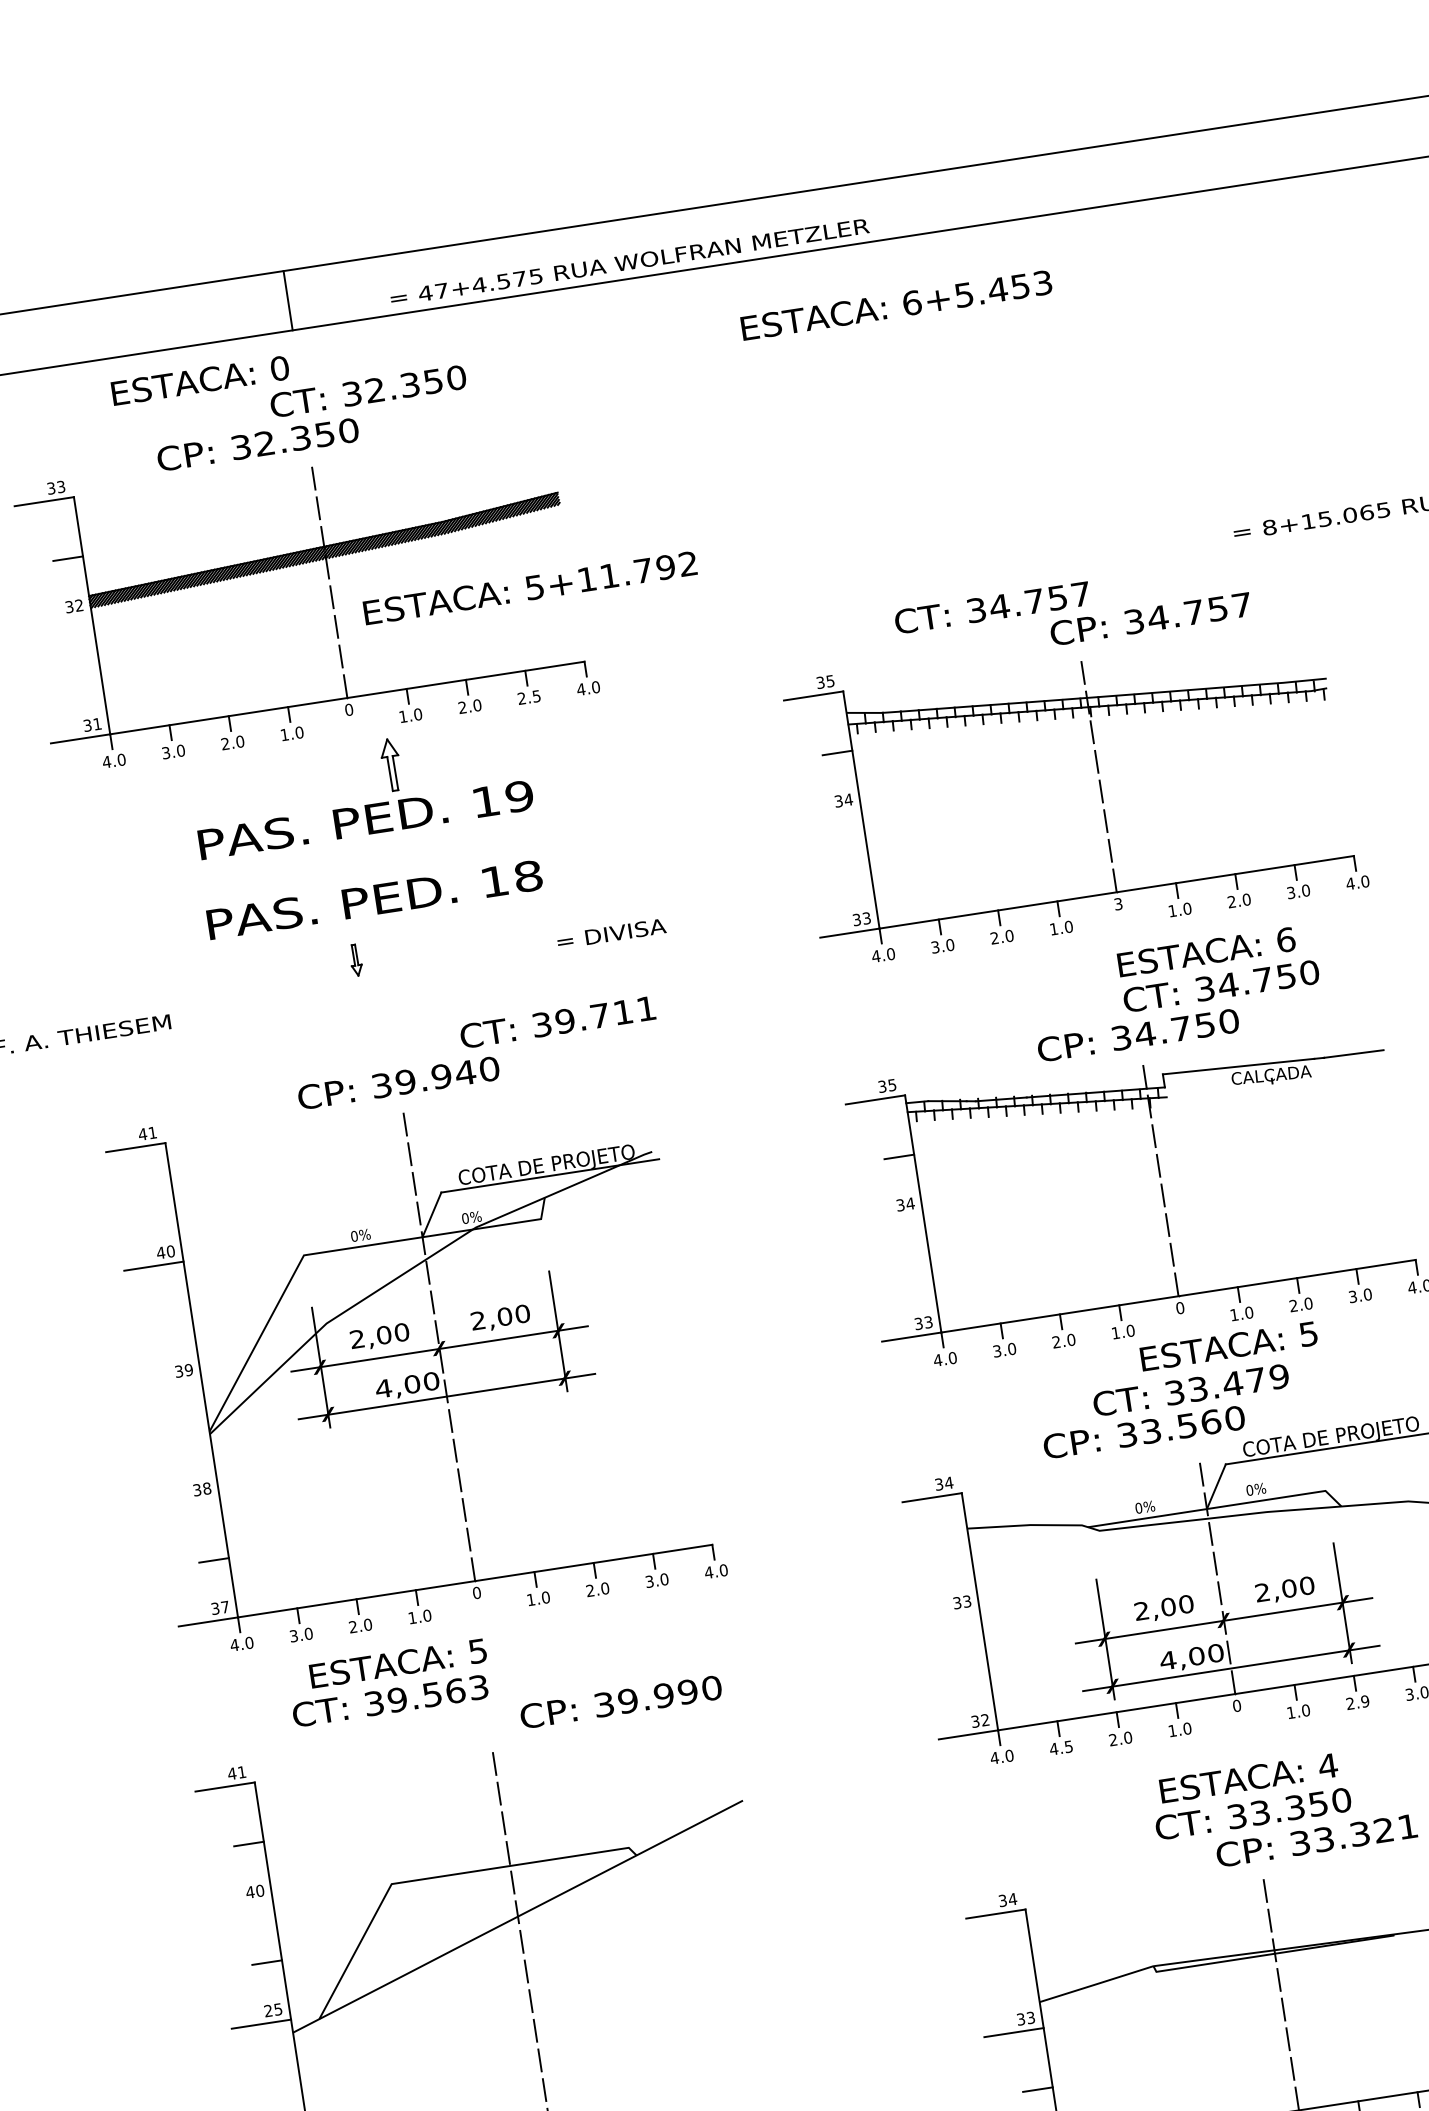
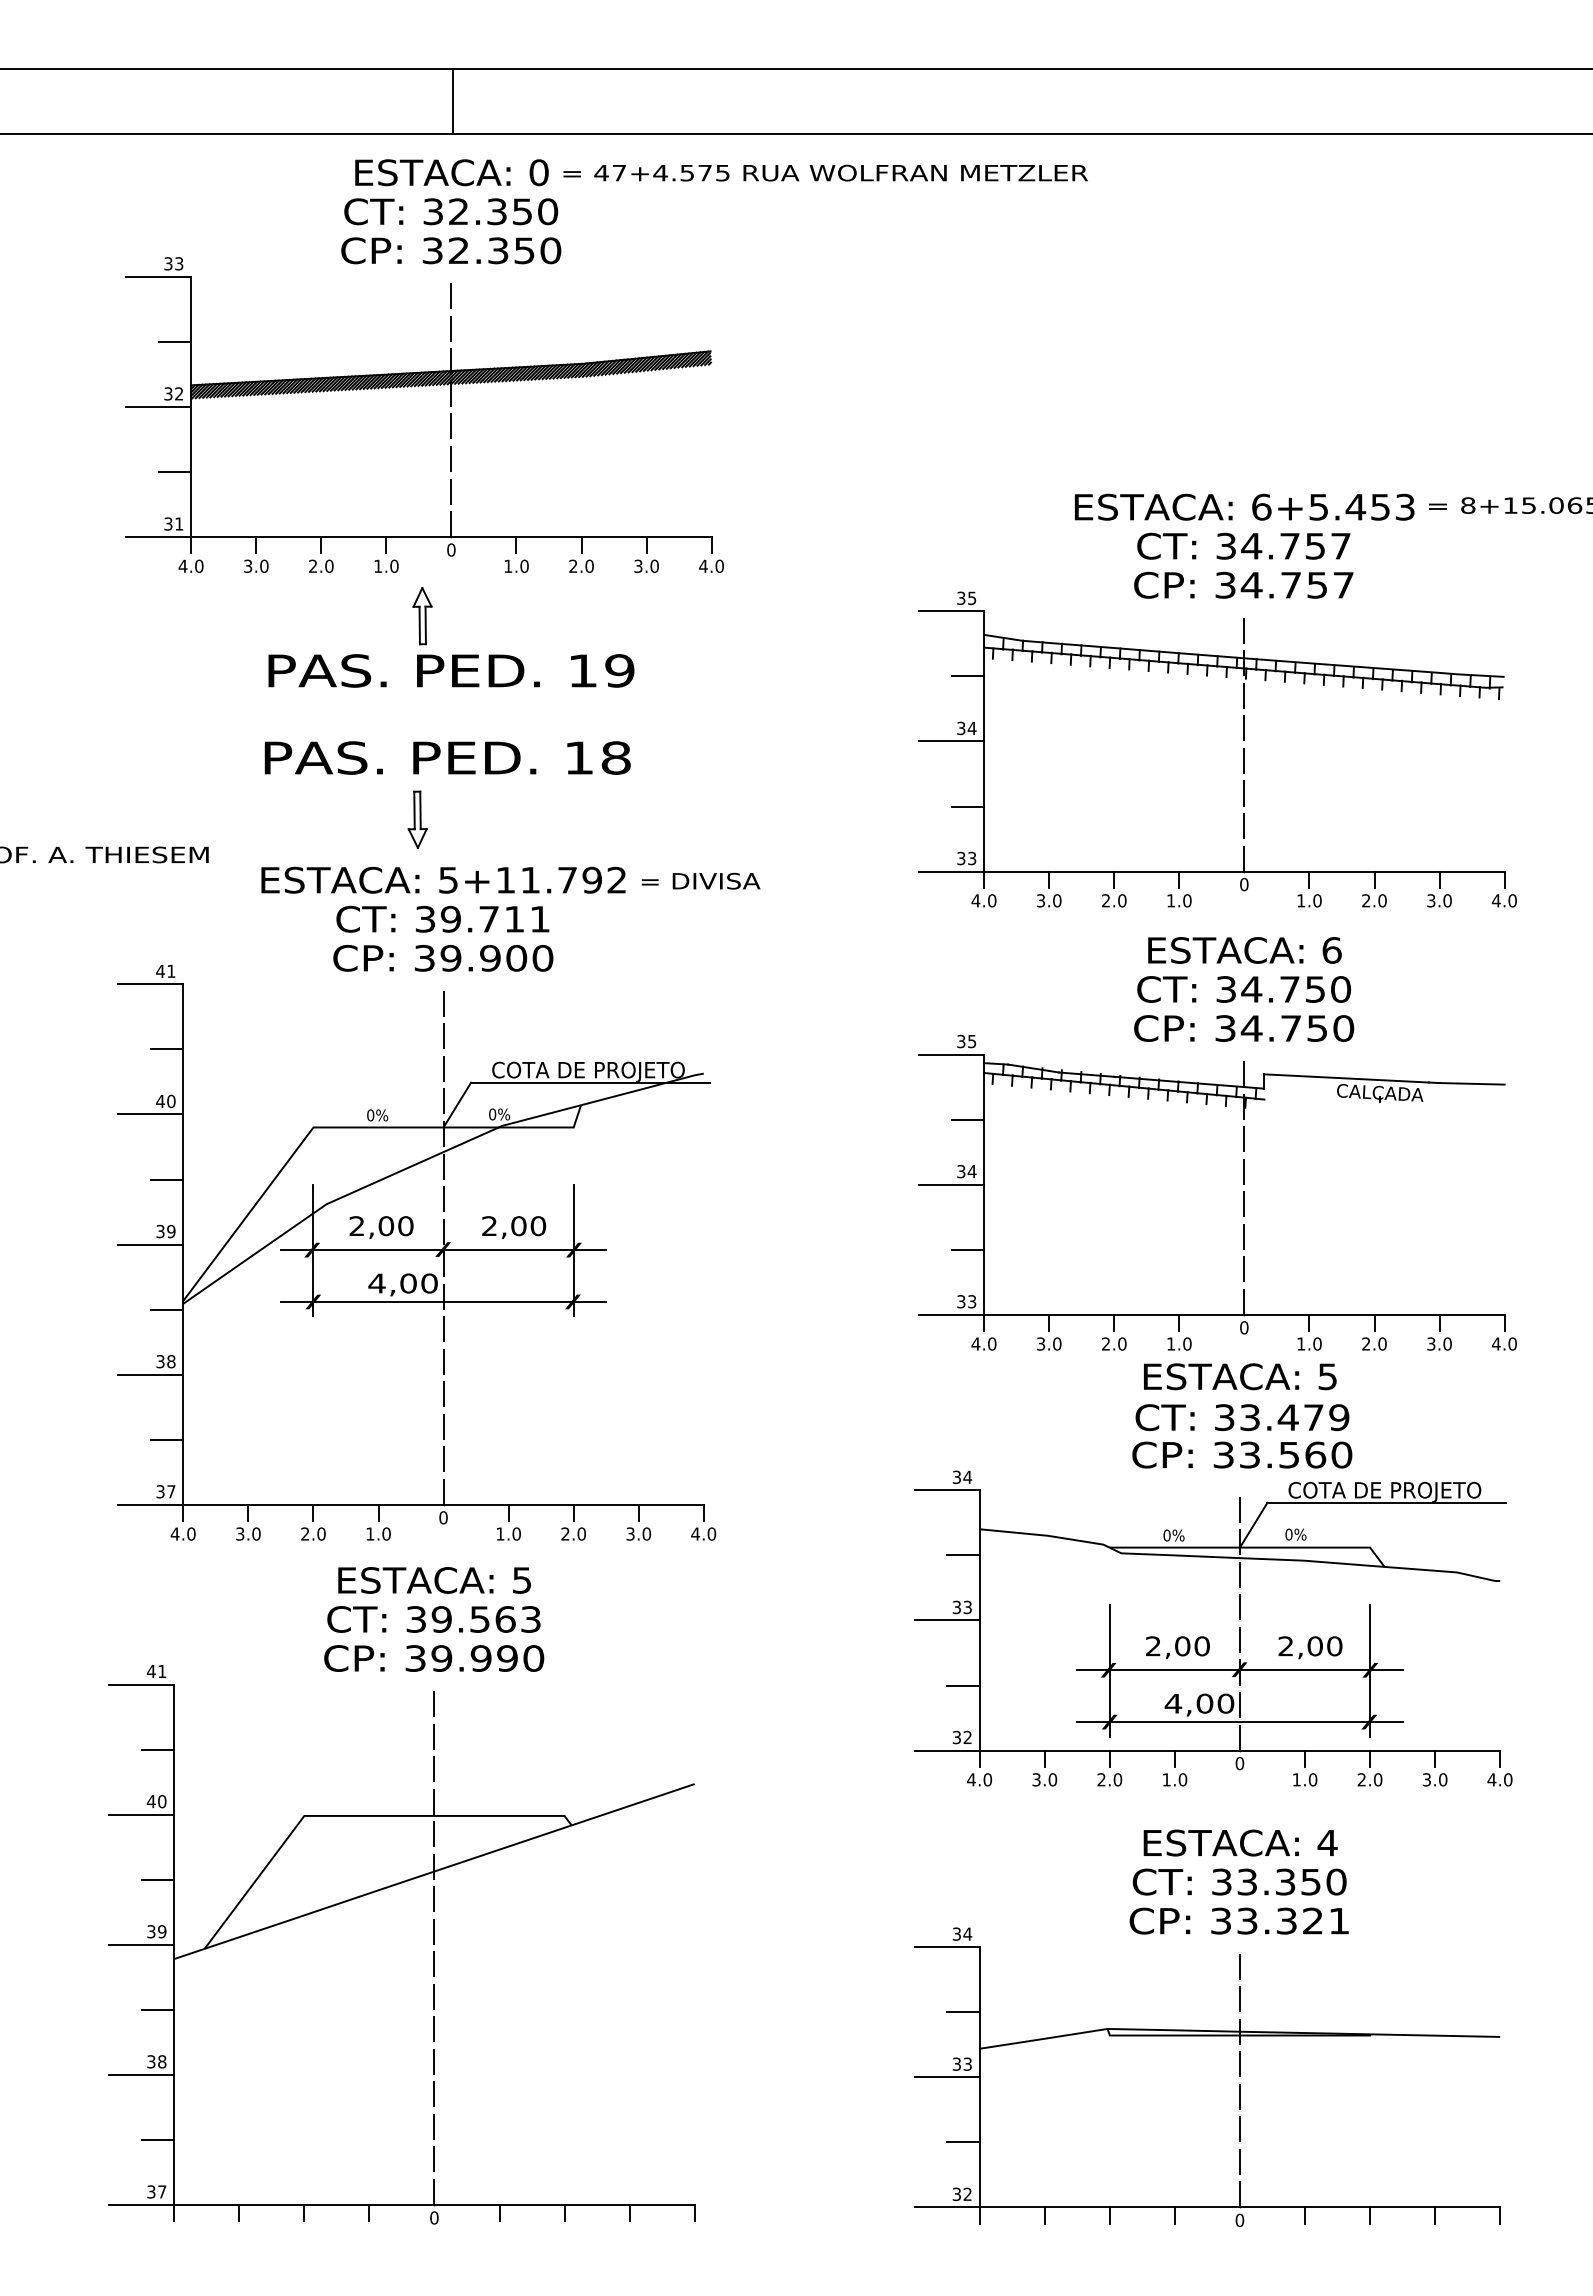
text: (629, 261) -> (825, 172), moved
text: (896, 304) -> (1244, 506), moved
text: (199, 380) -> (451, 172), moved
text: (368, 391) -> (451, 211), moved
text: (258, 444) -> (451, 250), moved
text: (530, 587) -> (443, 879), moved
text: (992, 607) -> (1243, 545), moved
text: (1150, 618) -> (1243, 584), moved
line: (62, 619) -> (158, 406), added
line: (85, 677) -> (174, 472), added
text: (529, 696) -> (646, 565), 2.5 -> 3.0
part: (391, 765) -> (422, 616), moved
line: (831, 814) -> (951, 741), added
line: (855, 871) -> (967, 806), added
text: (1118, 904) -> (1244, 884), 3 -> 0
text: (611, 933) -> (700, 880), moved
text: (1206, 952) -> (1244, 950), moved
part: (355, 960) -> (417, 819), size x1.67
text: (1221, 986) -> (1244, 989), moved
text: (557, 1021) -> (442, 918), moved
text: (465, 1072) -> (516, 957), 39.940 -> 39.900
line: (159, 1204) -> (166, 1049), added
line: (893, 1218) -> (951, 1184), added
line: (917, 1275) -> (967, 1249), added
line: (177, 1323) -> (166, 1179), added
text: (1229, 1346) -> (1240, 1376), moved
line: (171, 1384) -> (150, 1244), added
text: (1144, 1431) -> (1242, 1454), moved
line: (195, 1441) -> (166, 1309), added
line: (189, 1503) -> (150, 1374), added
line: (956, 1554) -> (963, 1555), added
line: (949, 1616) -> (946, 1620), added
text: (398, 1663) -> (434, 1580), moved
line: (974, 1673) -> (963, 1685), added
text: (389, 1701) -> (433, 1619), moved
text: (1364, 1701) -> (1377, 1779), 2.9 -> 2.0
text: (621, 1702) -> (434, 1658), moved
text: (1061, 1747) -> (1044, 1779), 4.5 -> 3.0
text: (1315, 1840) -> (1238, 1920), moved
line: (243, 1905) -> (141, 1814), added
line: (1019, 1971) -> (963, 2012), added
text: (273, 2010) -> (156, 1931), 25 -> 39
line: (284, 2080) -> (157, 2009), added

